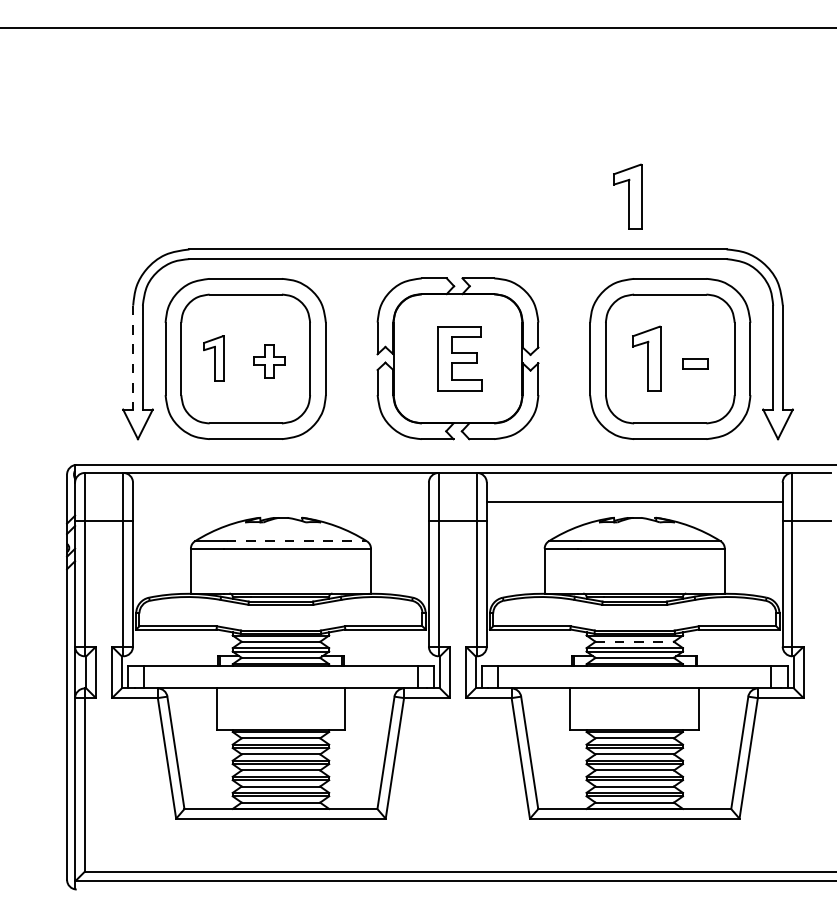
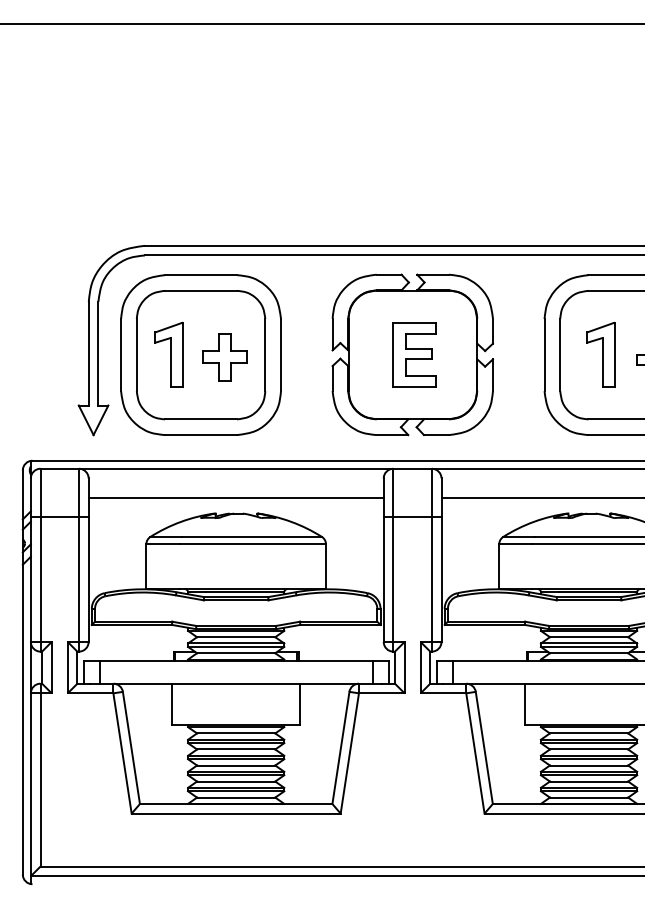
part: (627, 196) -> (581, 193), removed
line: (133, 357) -> (89, 353), dashed -> solid
part: (213, 358) -> (168, 354), size x1.43
part: (268, 361) -> (223, 357), size x1.43
line: (280, 501) -> (235, 497), added
line: (297, 541) -> (252, 537), dashed -> solid
line: (635, 641) -> (589, 636), dashed -> solid

